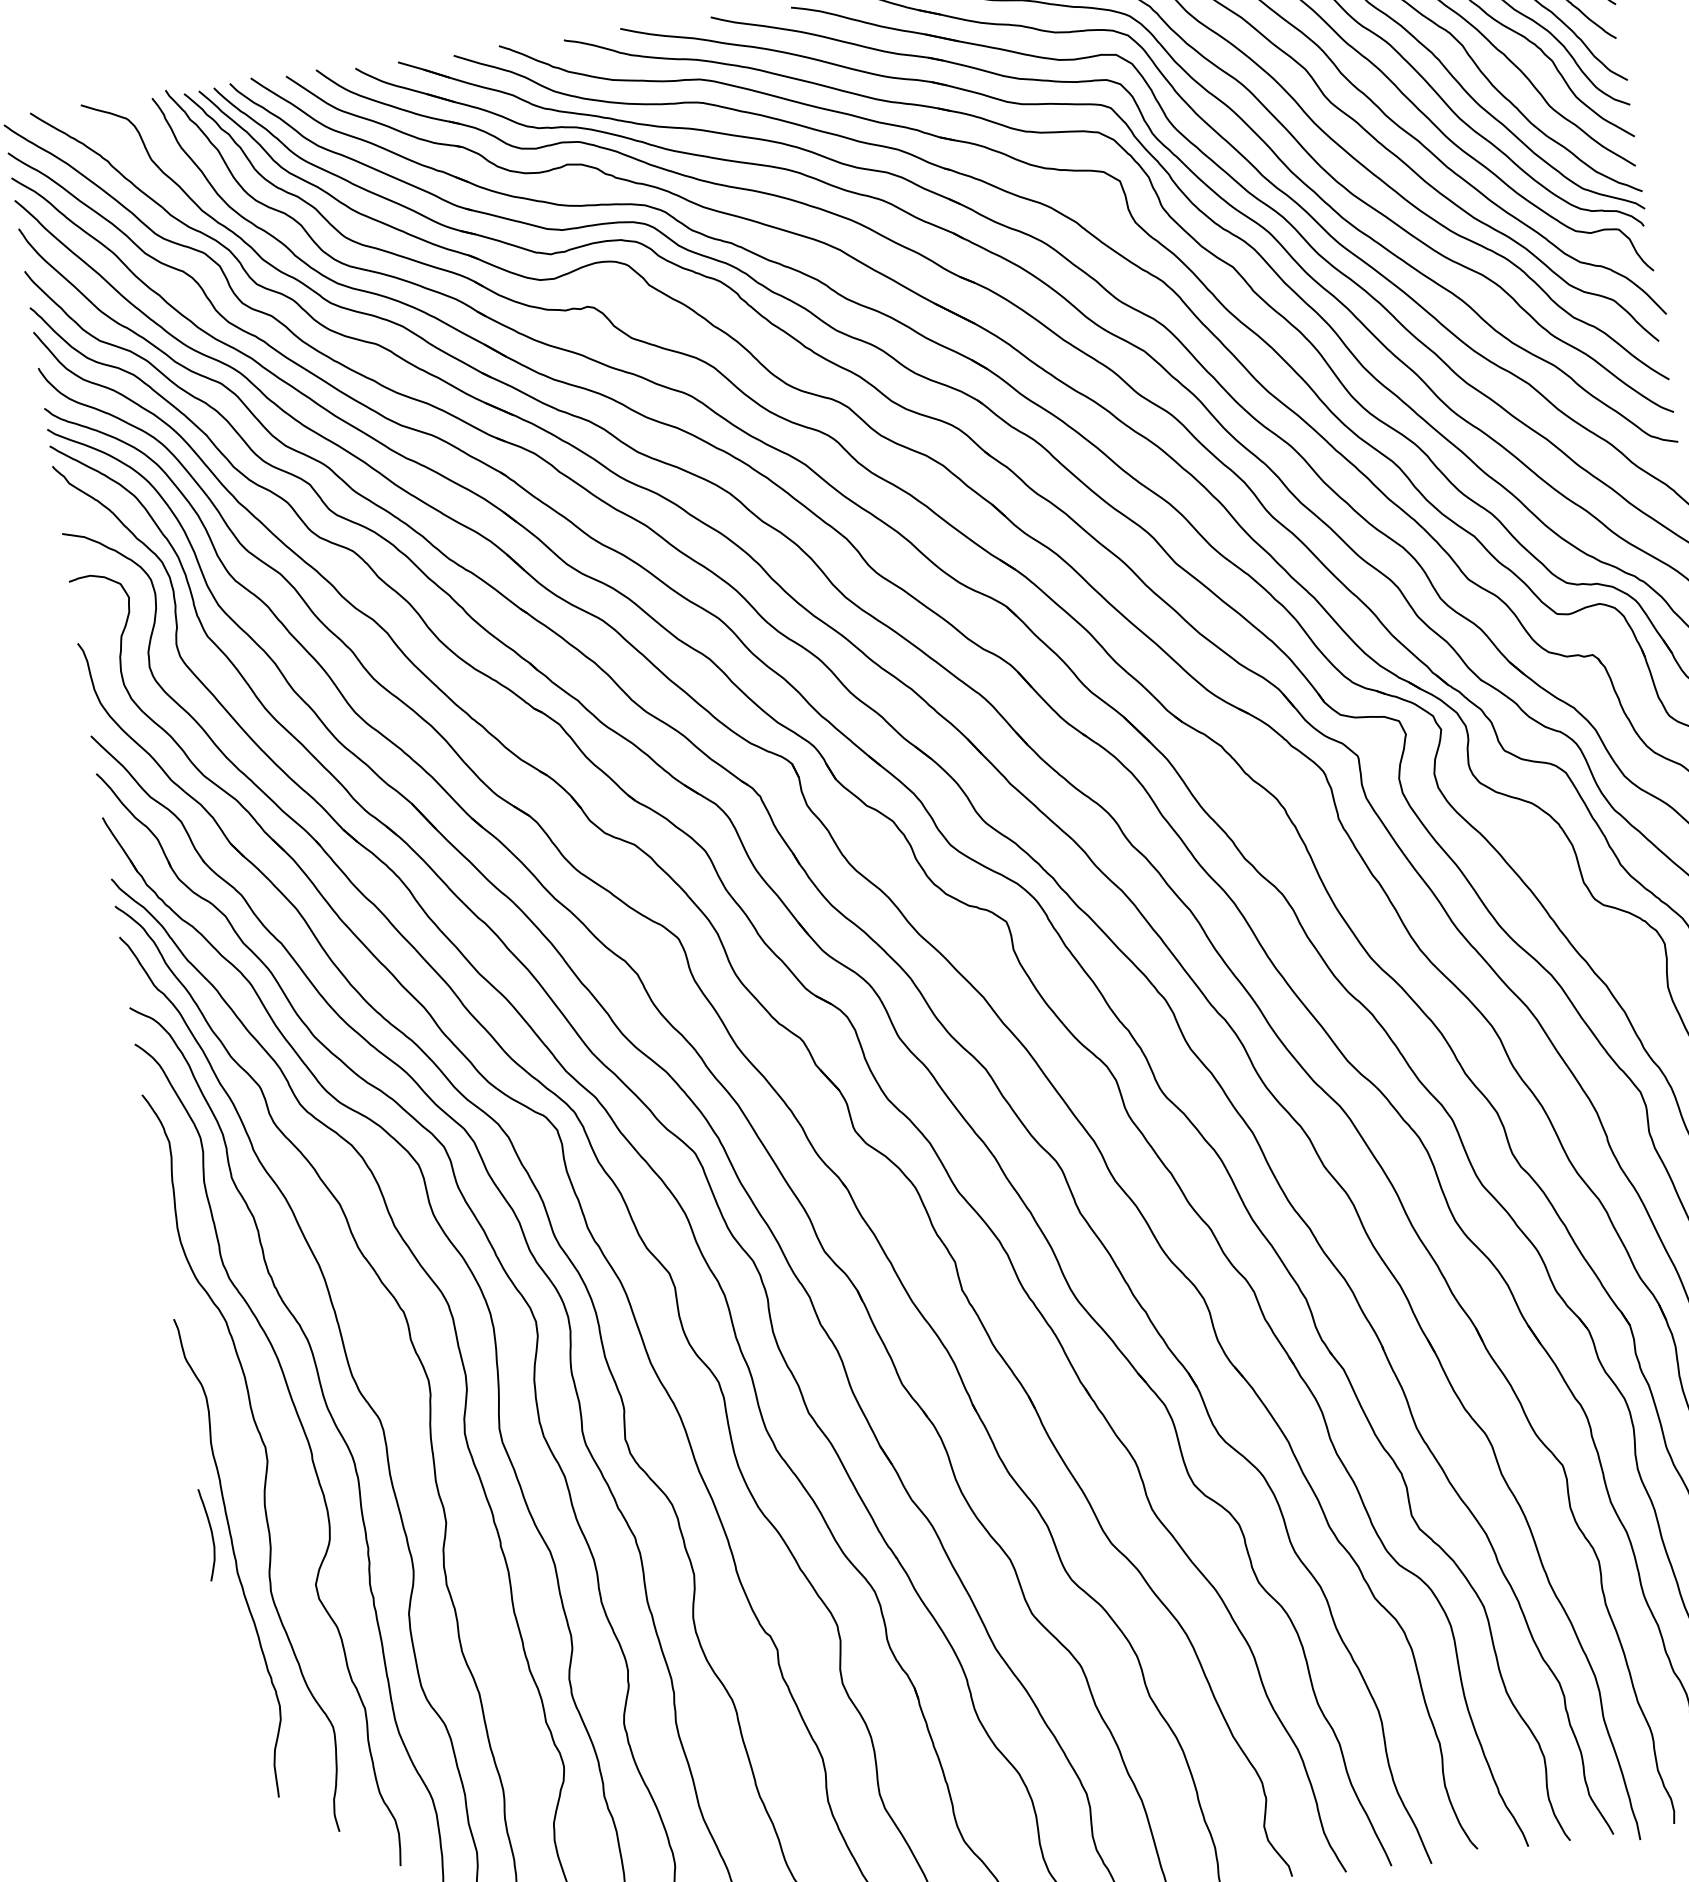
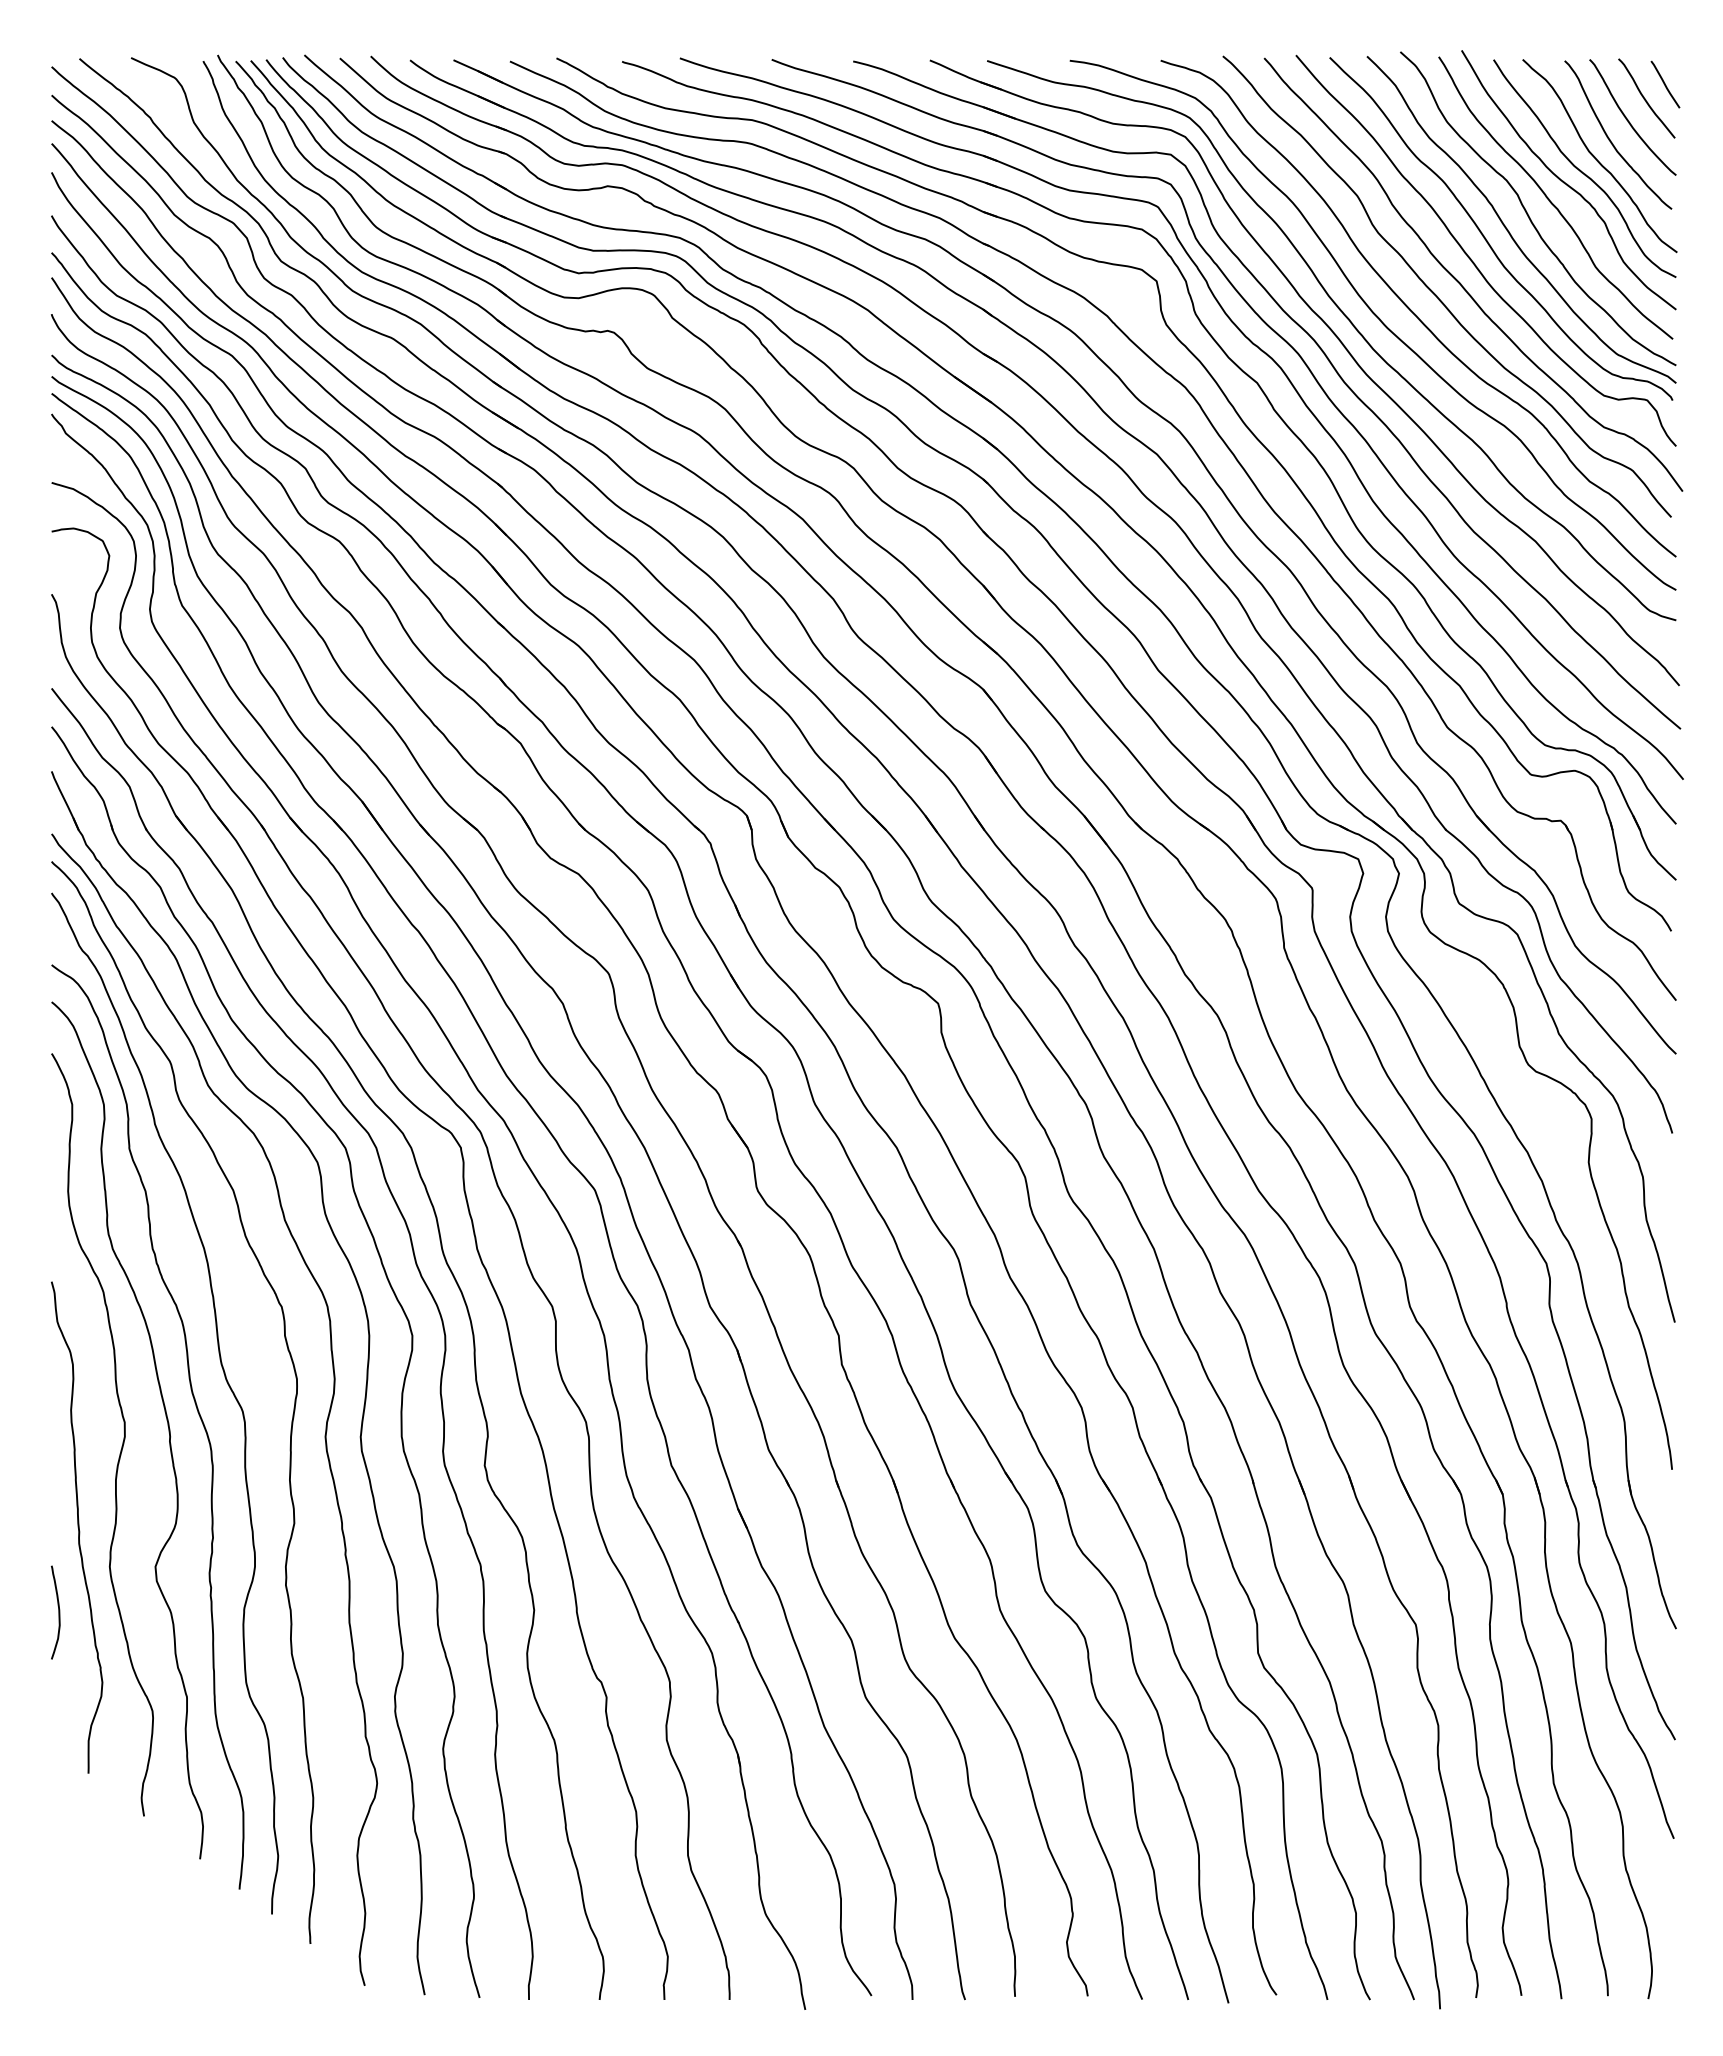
curve: (211, 1534) -> (58, 1612), moved

